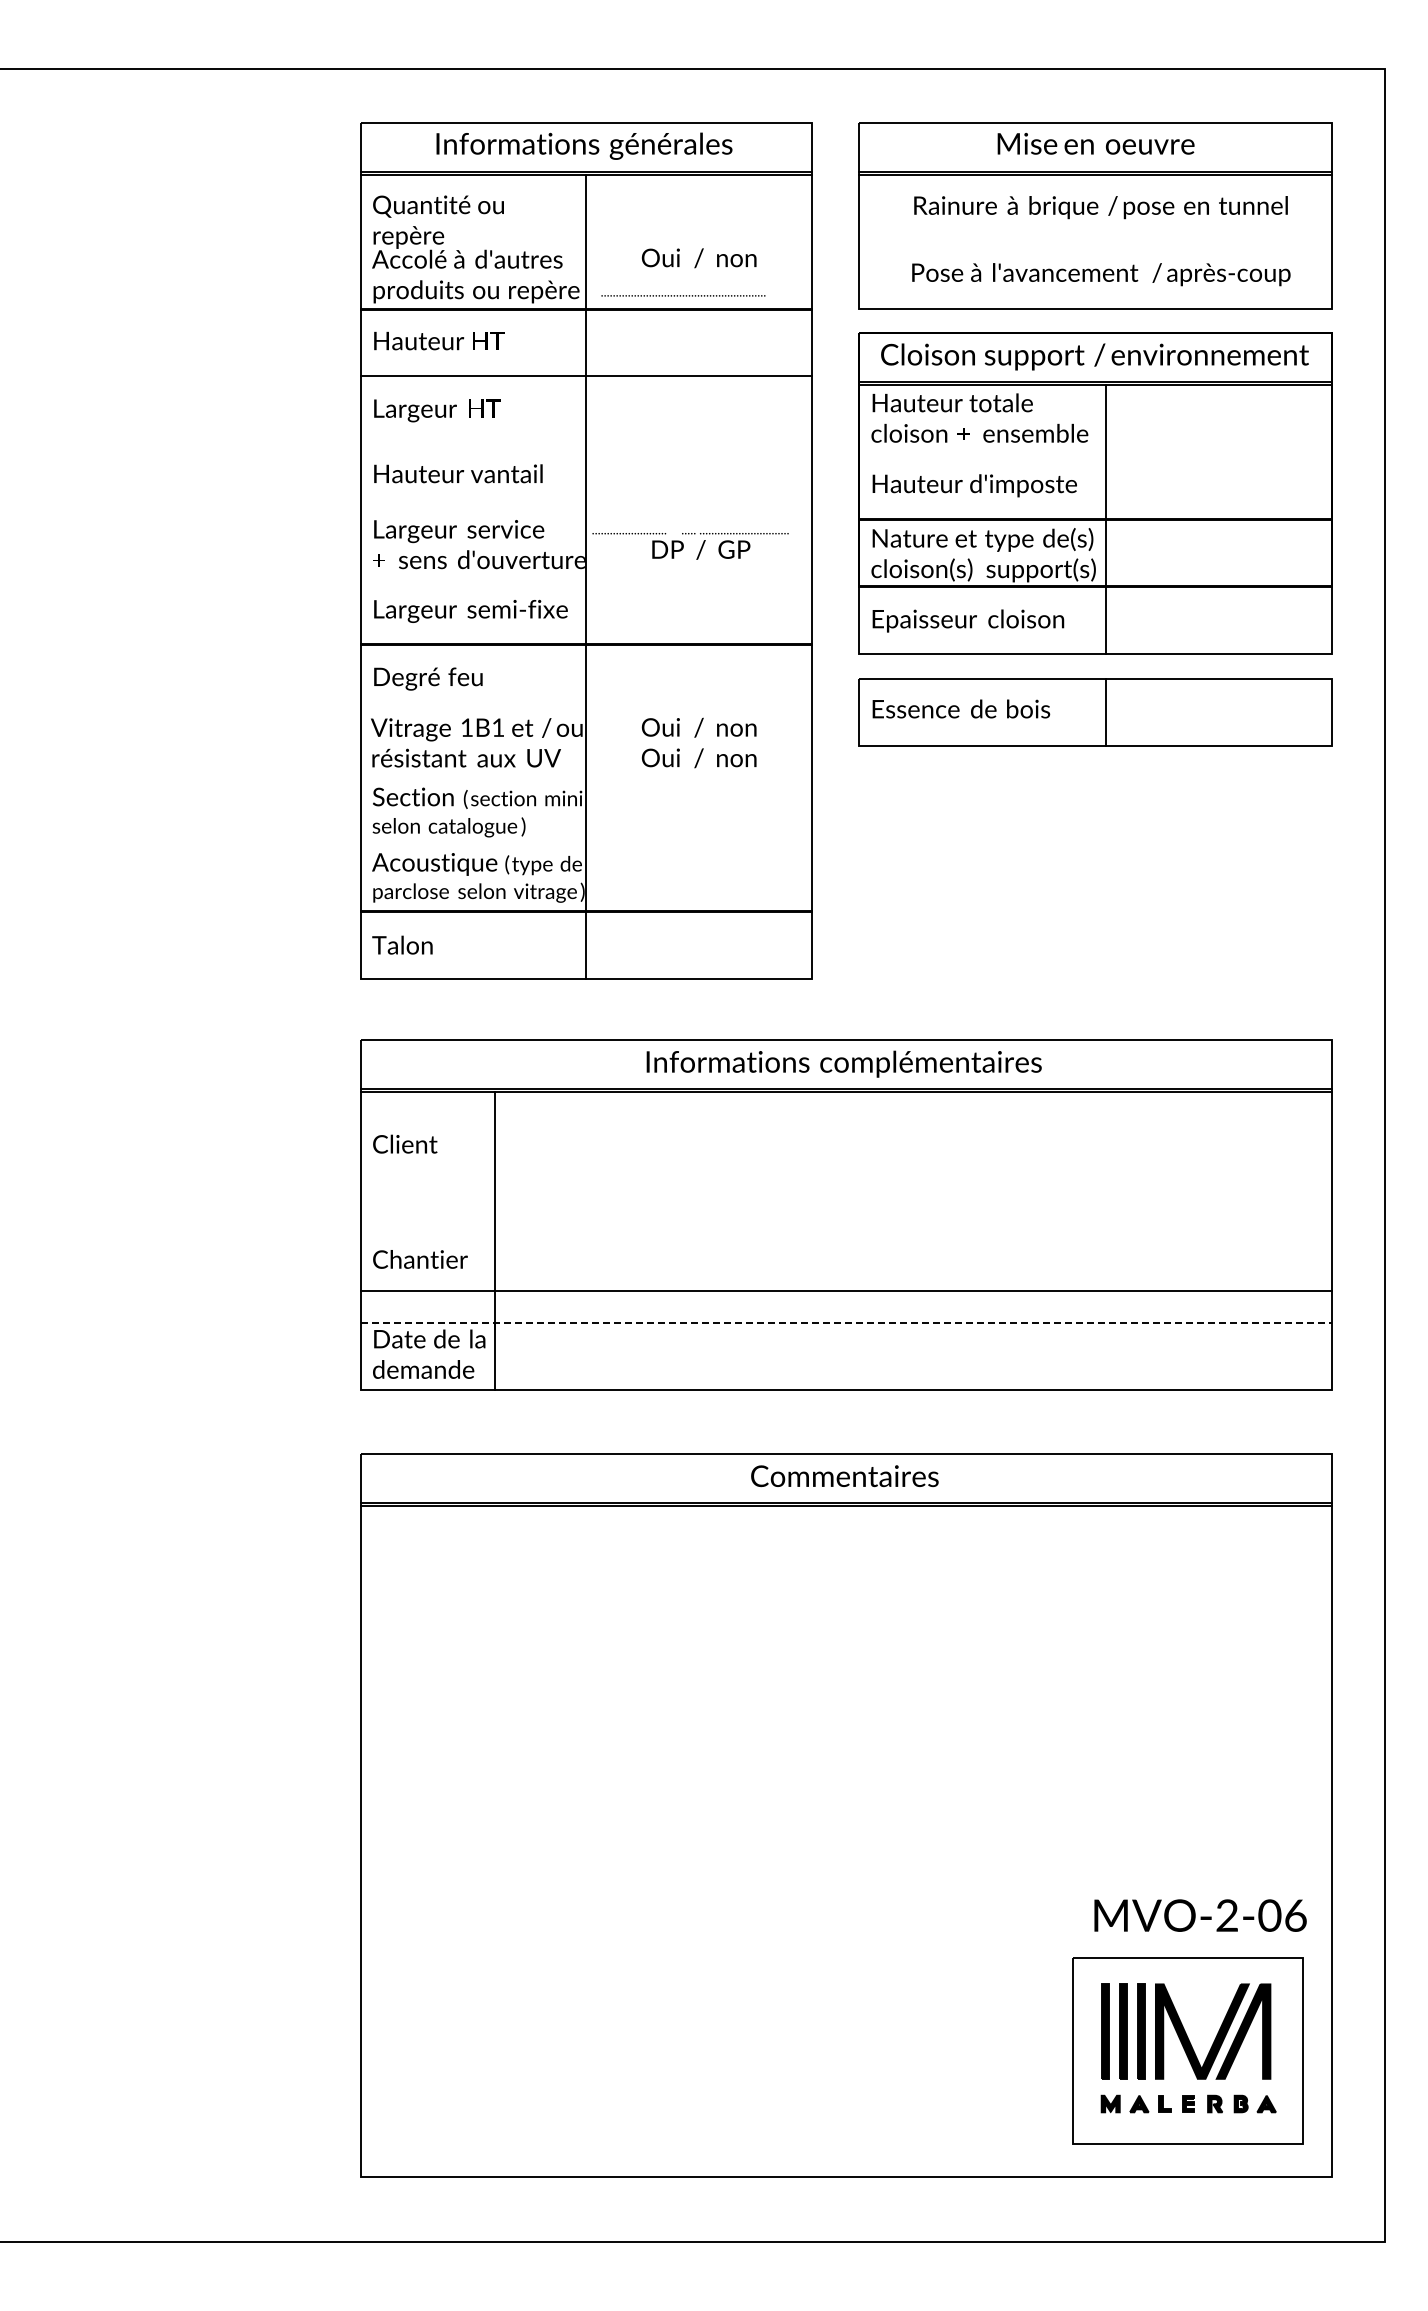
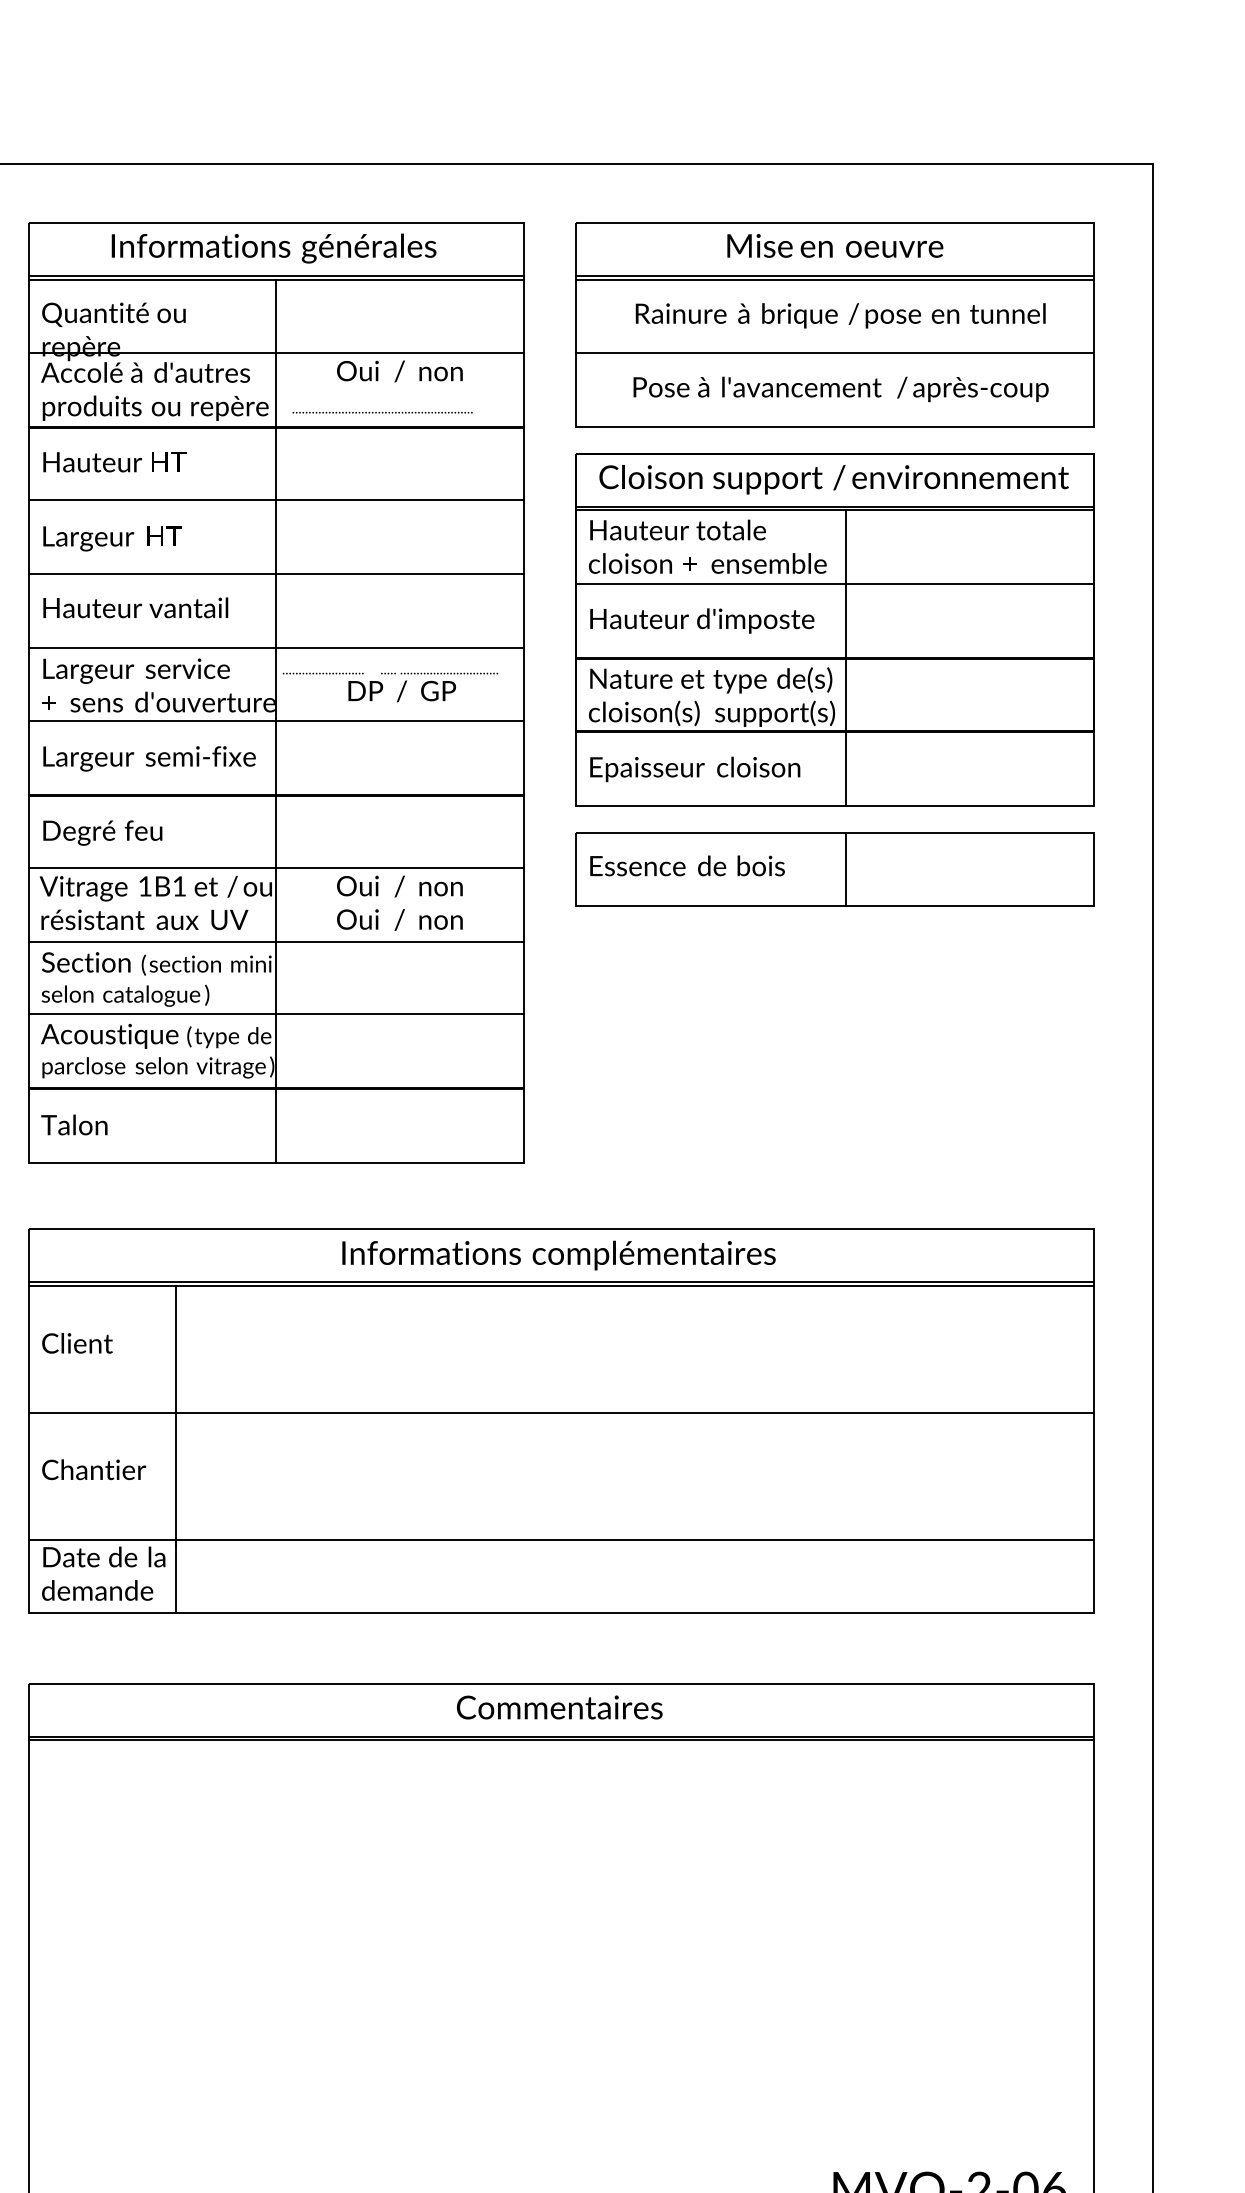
line: (585, 241) -> (275, 353), added
line: (1095, 241) -> (834, 353), added
line: (585, 442) -> (275, 573), added
line: (1095, 452) -> (834, 584), added
line: (585, 509) -> (275, 647), added
line: (585, 576) -> (275, 720), added
line: (585, 711) -> (275, 868), added
line: (585, 778) -> (275, 942), added
line: (585, 844) -> (275, 1014), added
line: (845, 1290) -> (560, 1412), moved
line: (846, 1323) -> (561, 1540), dashed -> solid

